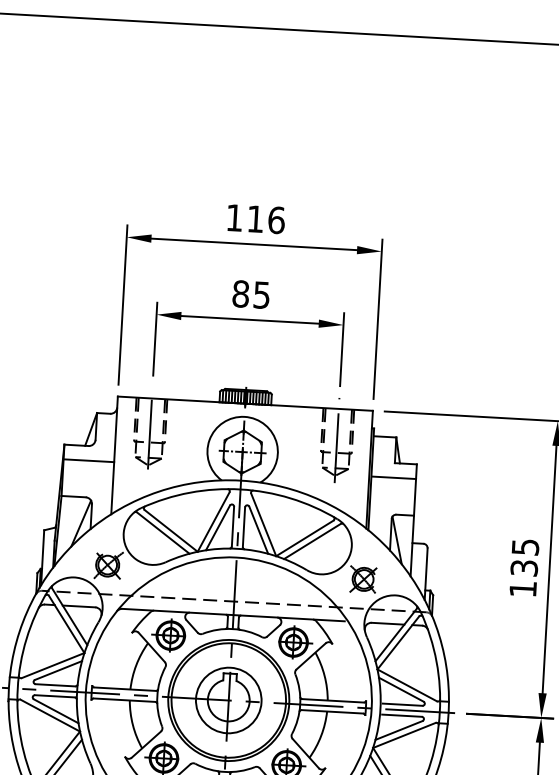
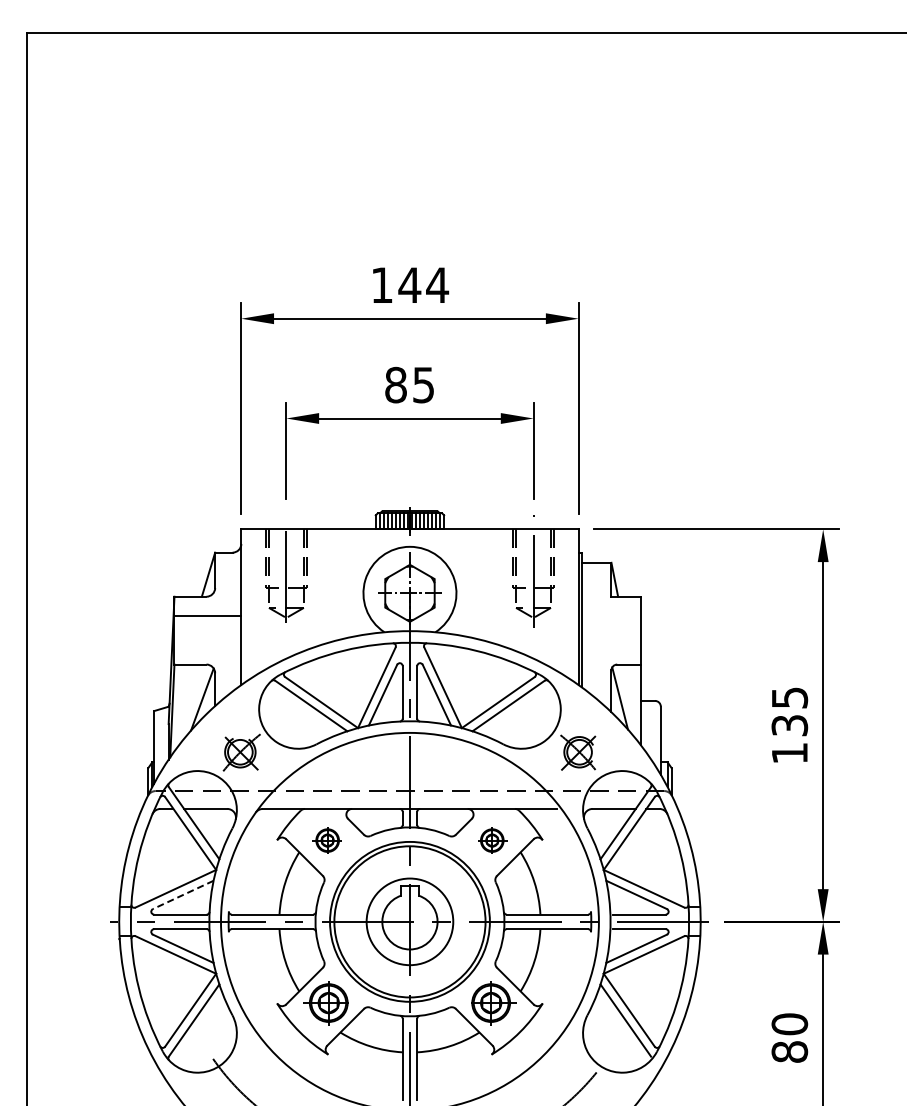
text: (265, 219) -> (423, 285), 116 -> 144
line: (394, 478) -> (611, 616), removed
part: (168, 635) -> (325, 840), size x0.6
part: (295, 642) -> (493, 840), size x0.6
line: (57, 670) -> (182, 895), solid -> dashed

